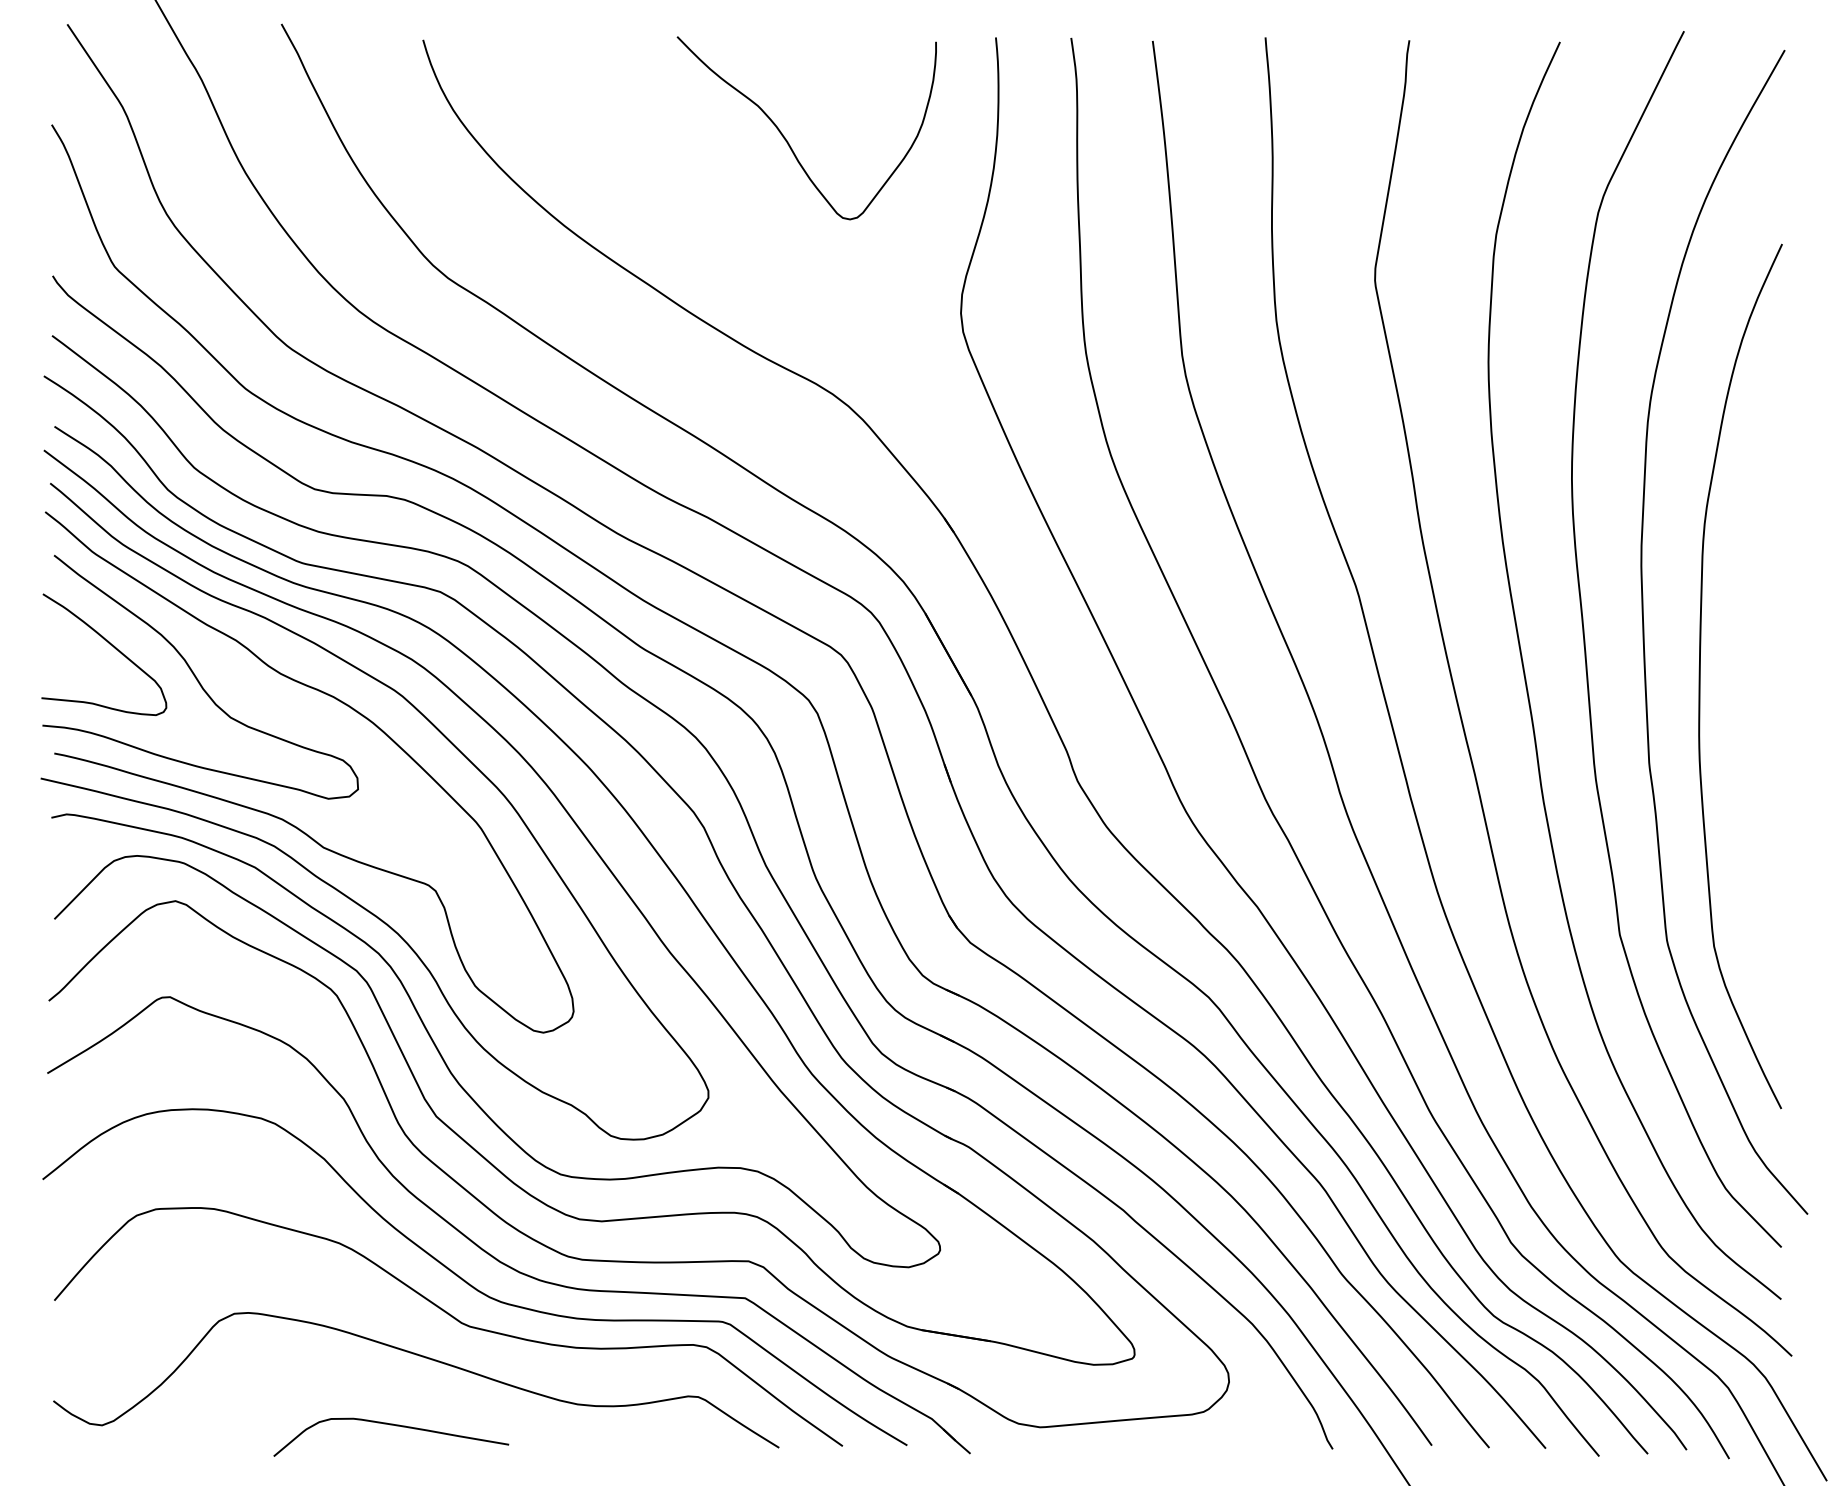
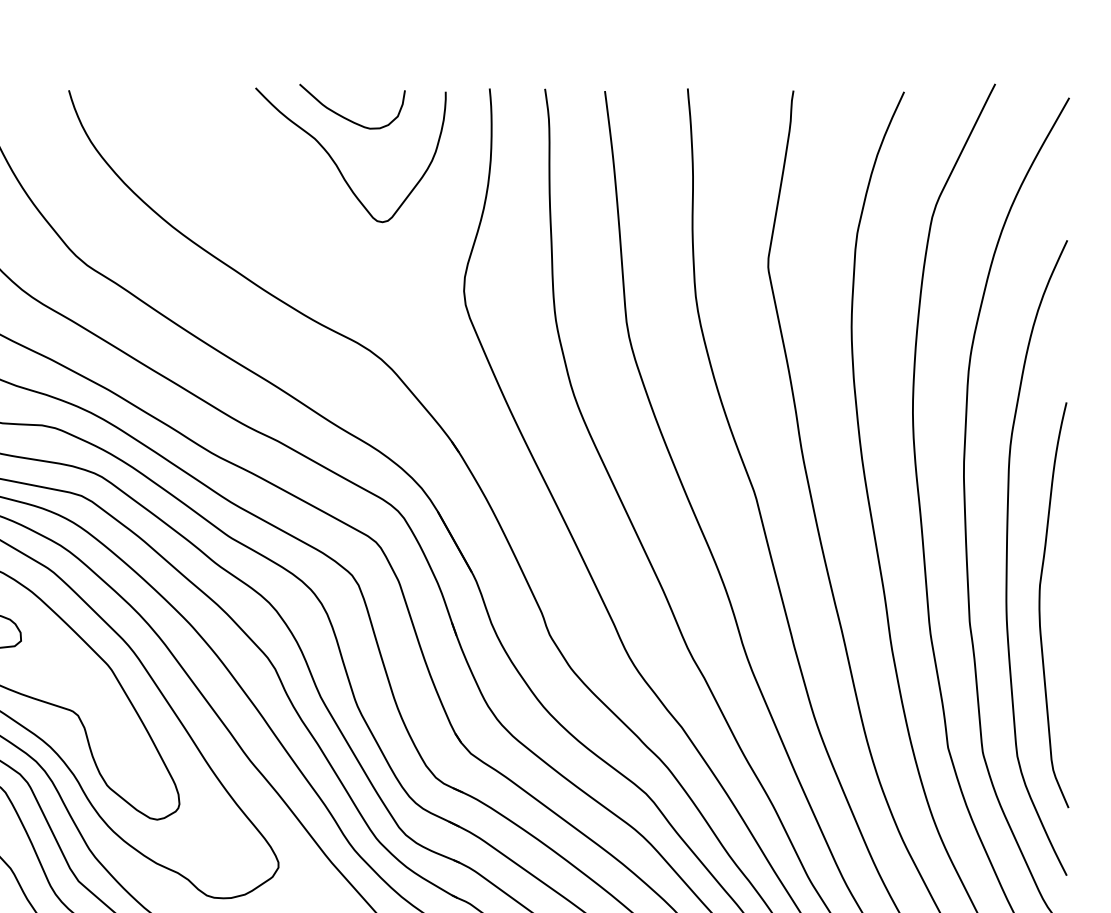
curve: (800, 77) -> (346, 117), added
curve: (1745, 740) -> (1040, 605), added

